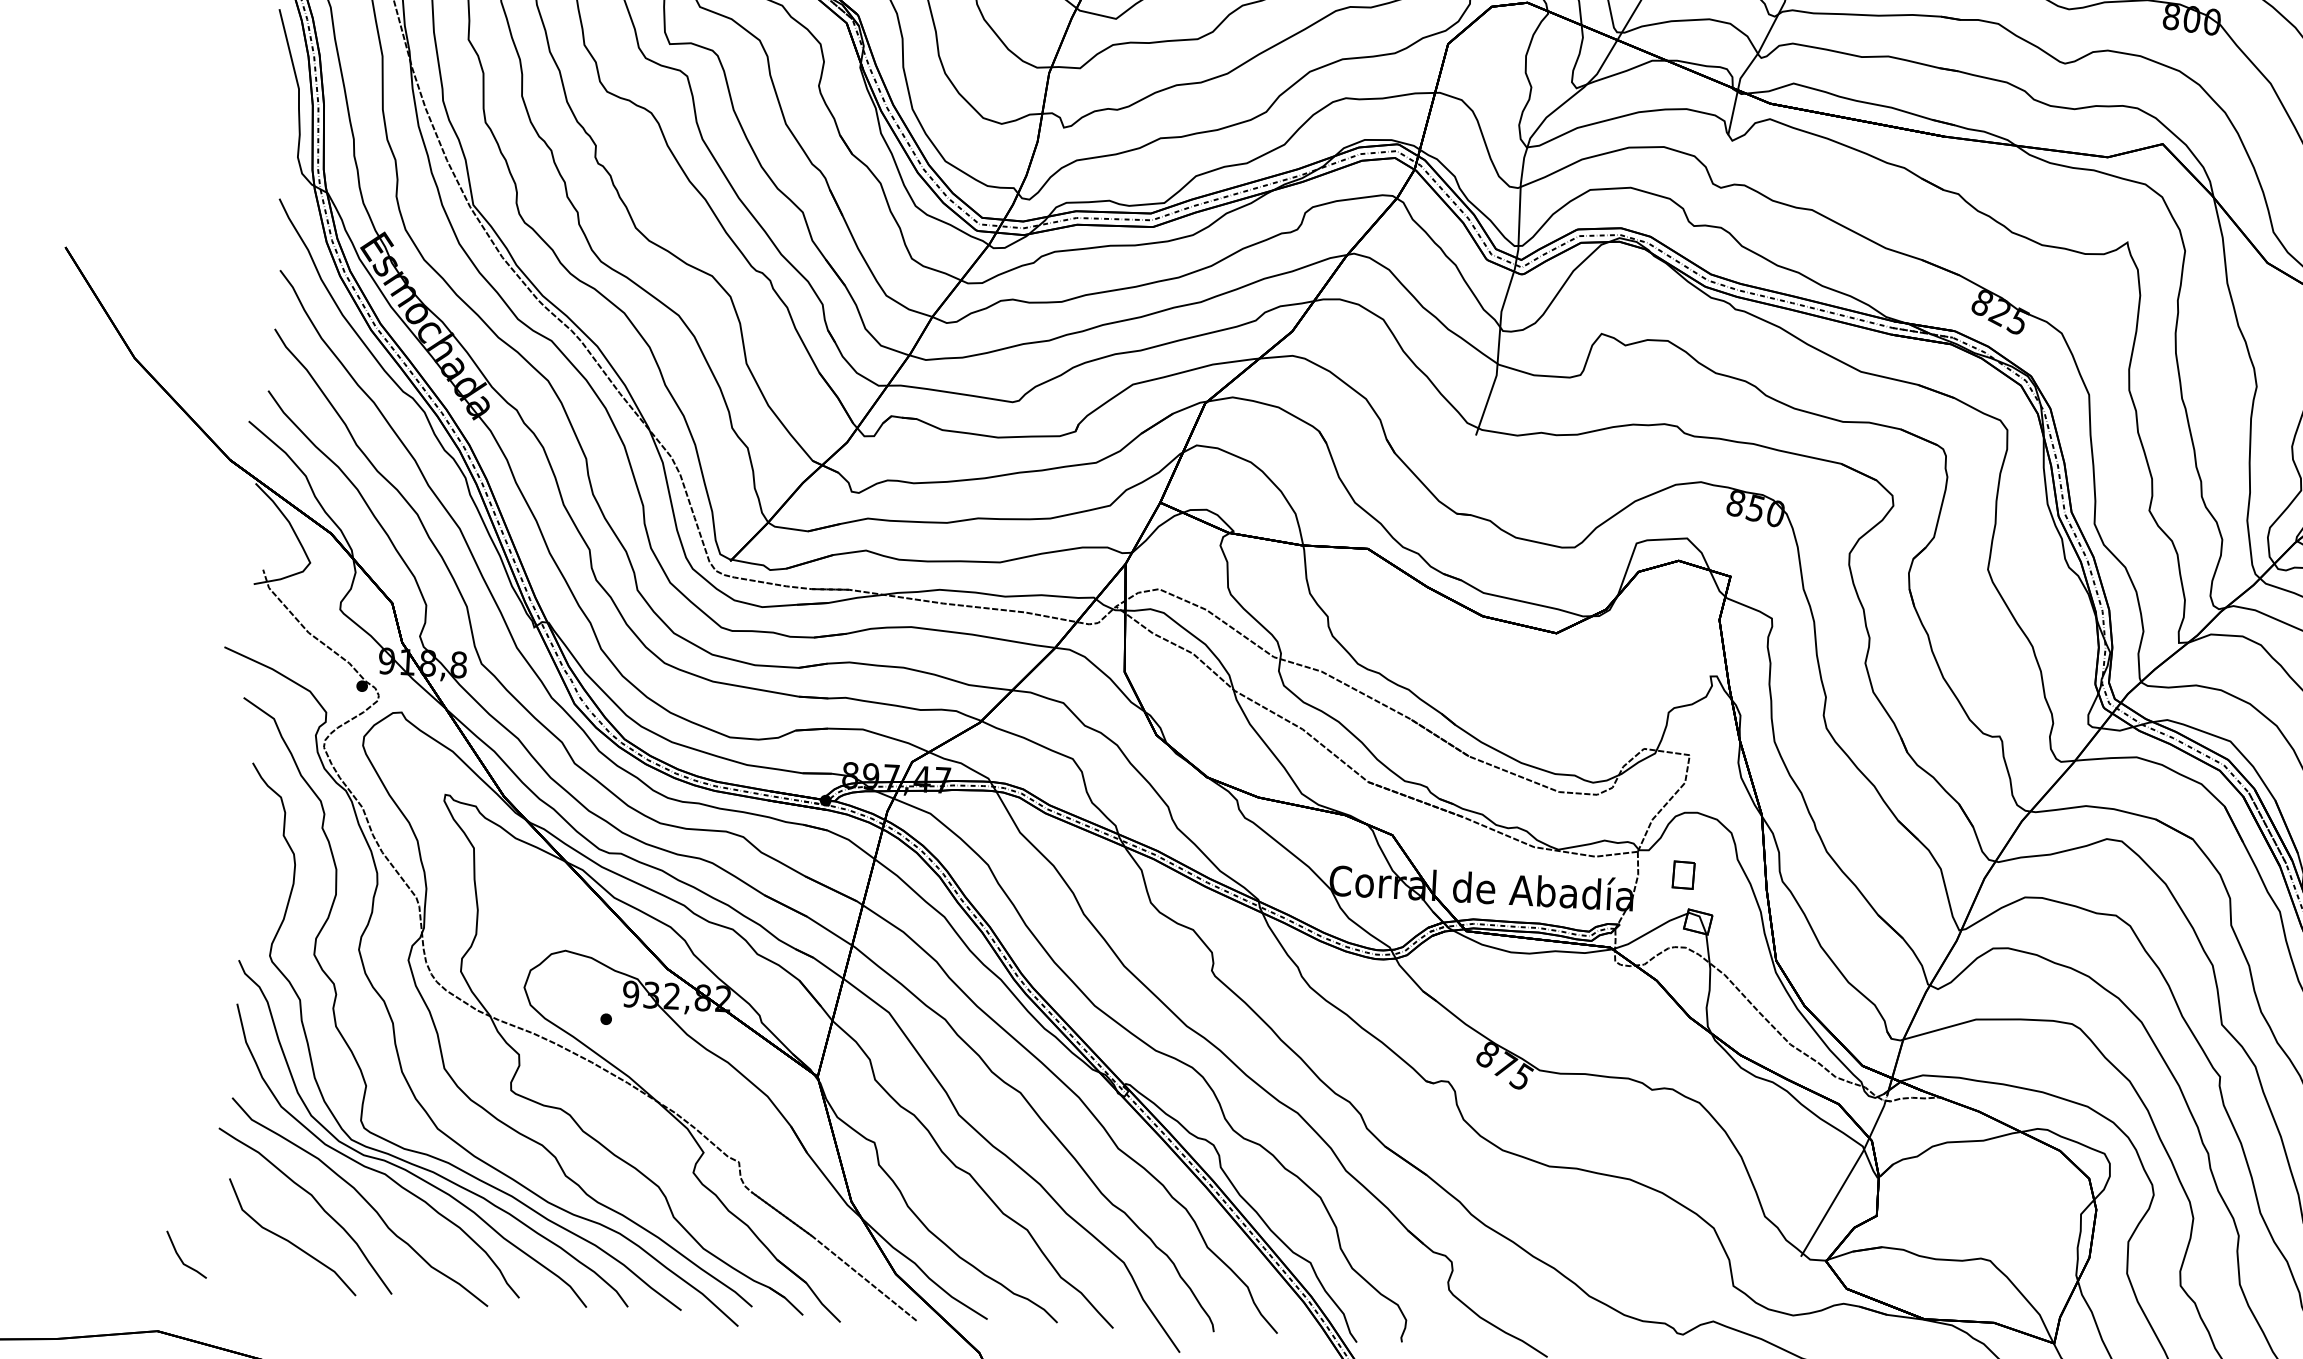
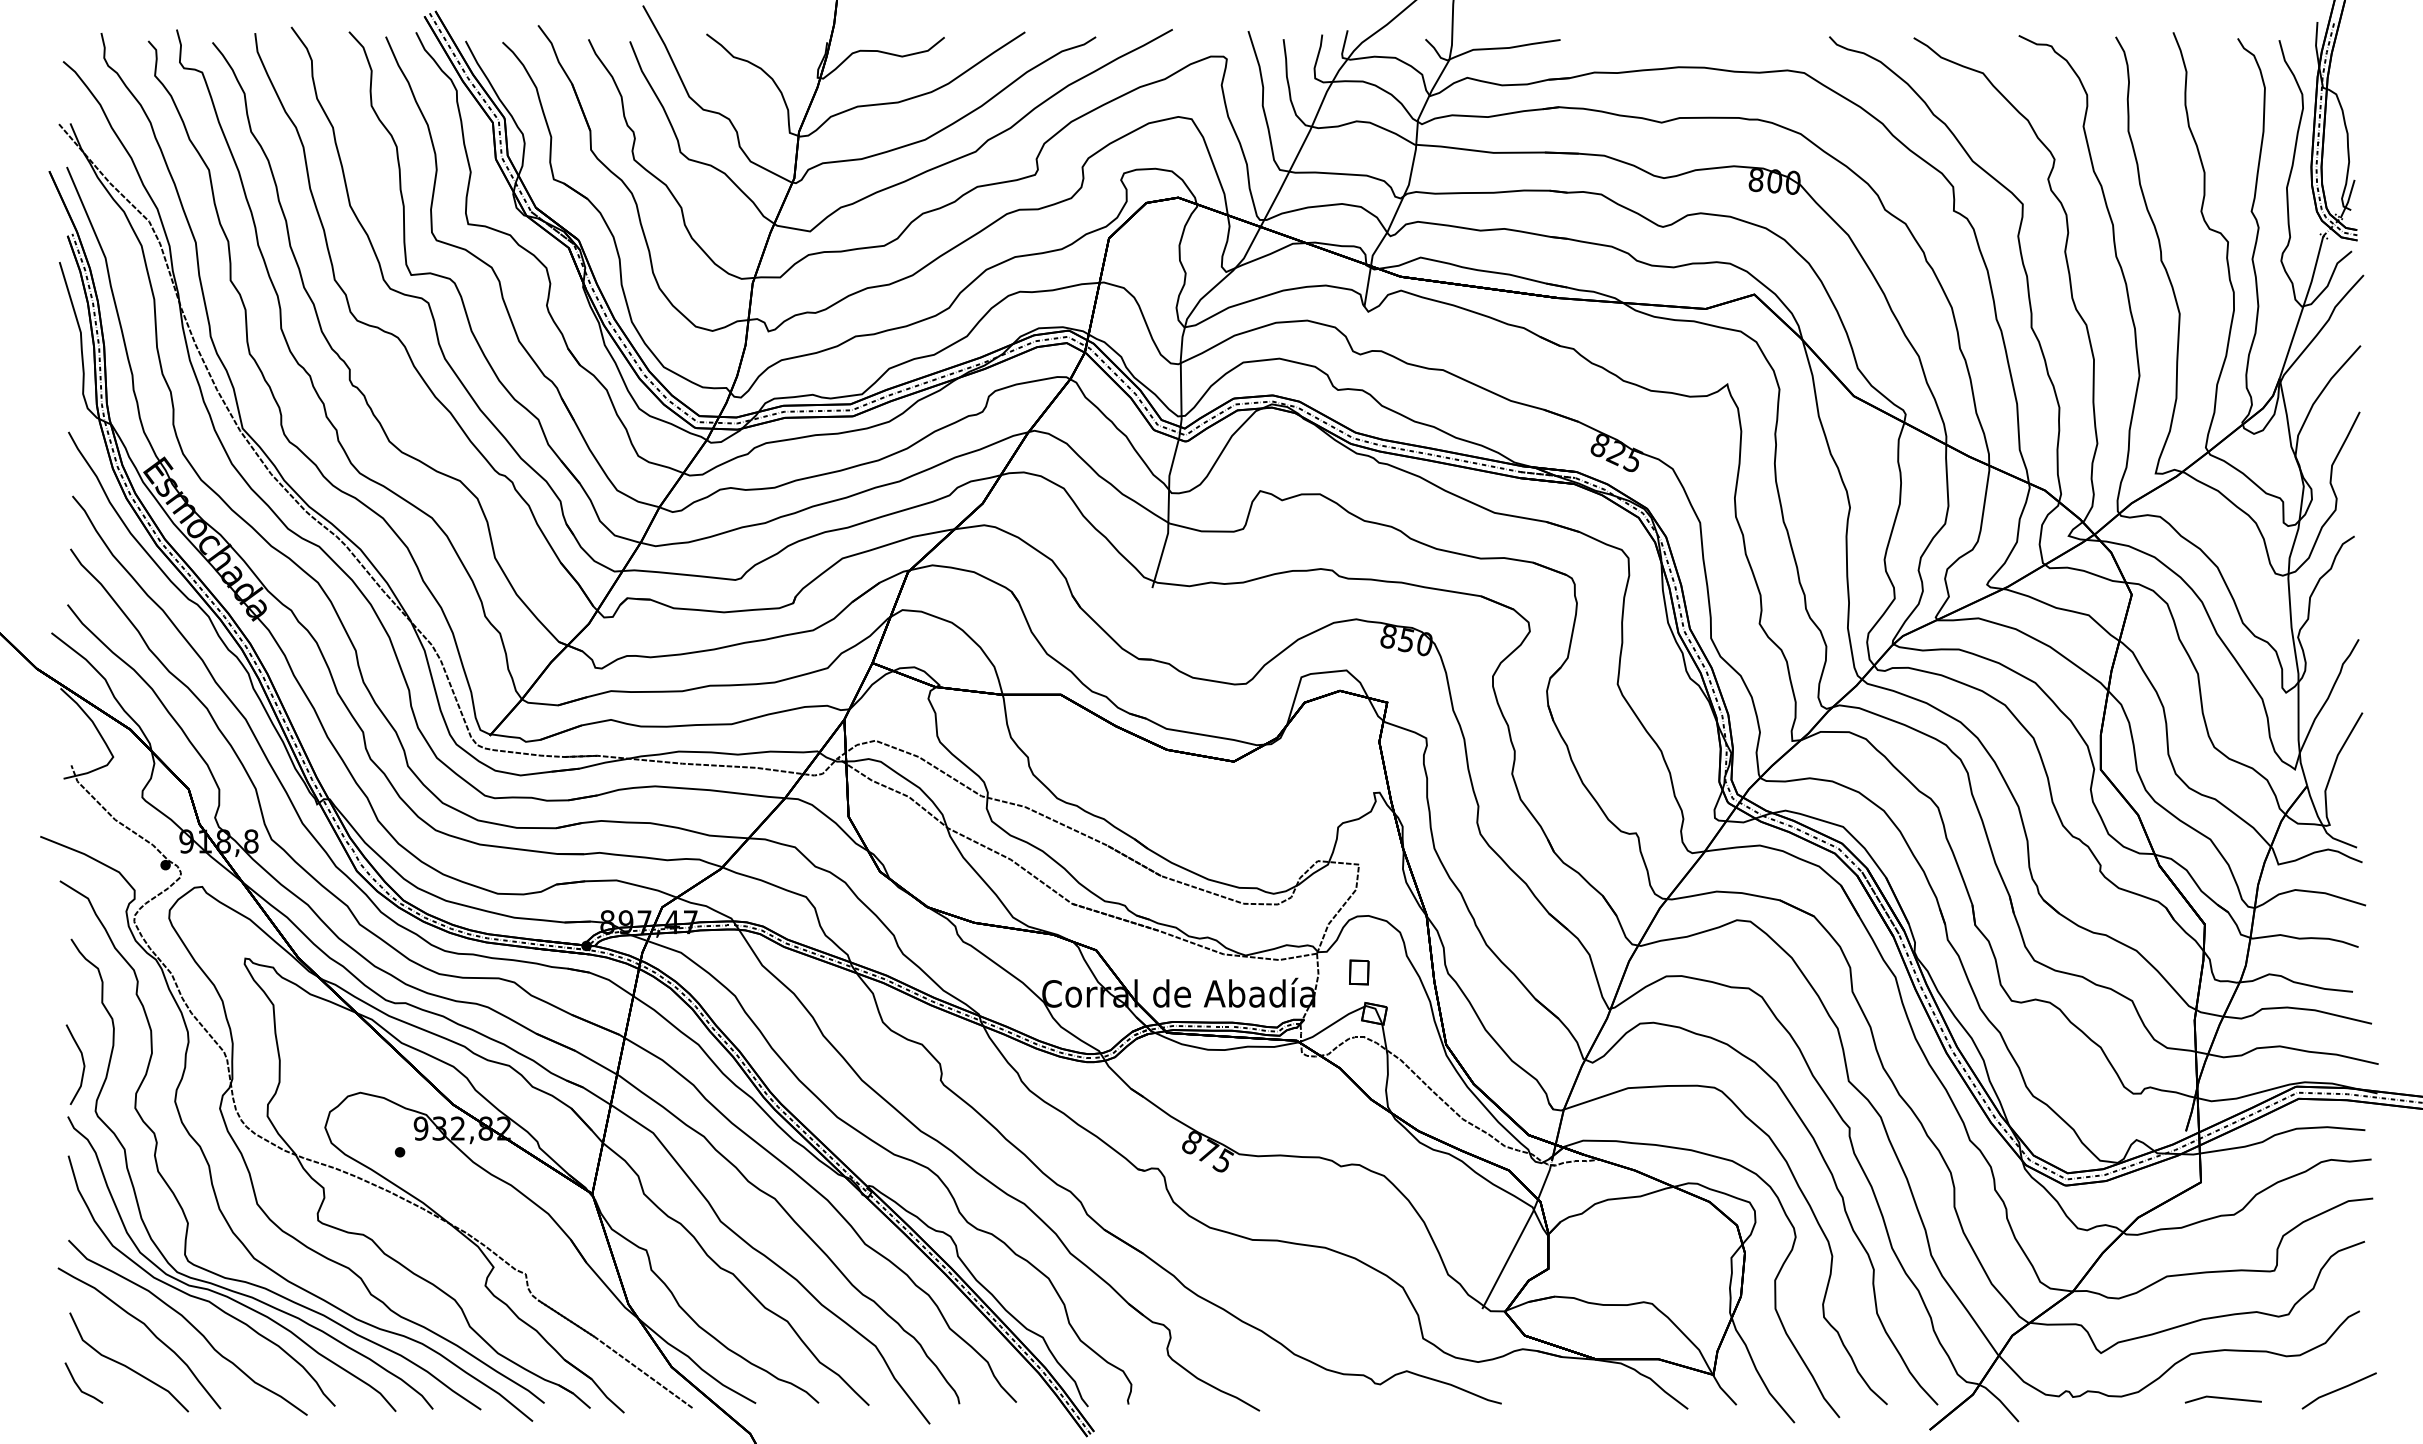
curve: (258, 900) -> (82, 1062), added
line: (181, 1258) -> (79, 1386), moved

